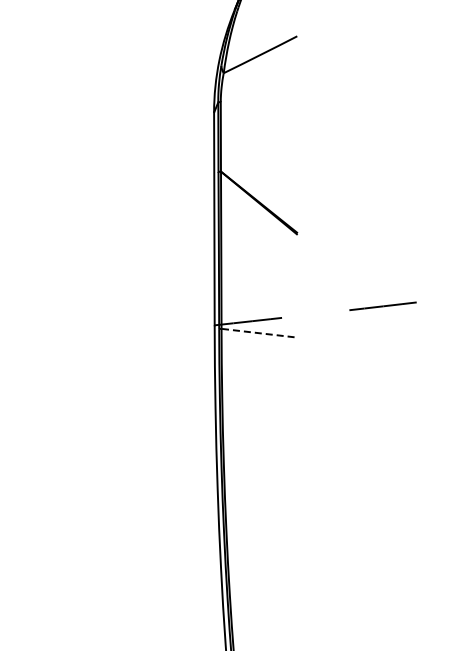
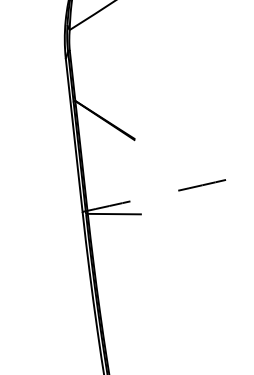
line: (258, 333) -> (114, 214), dashed -> solid

